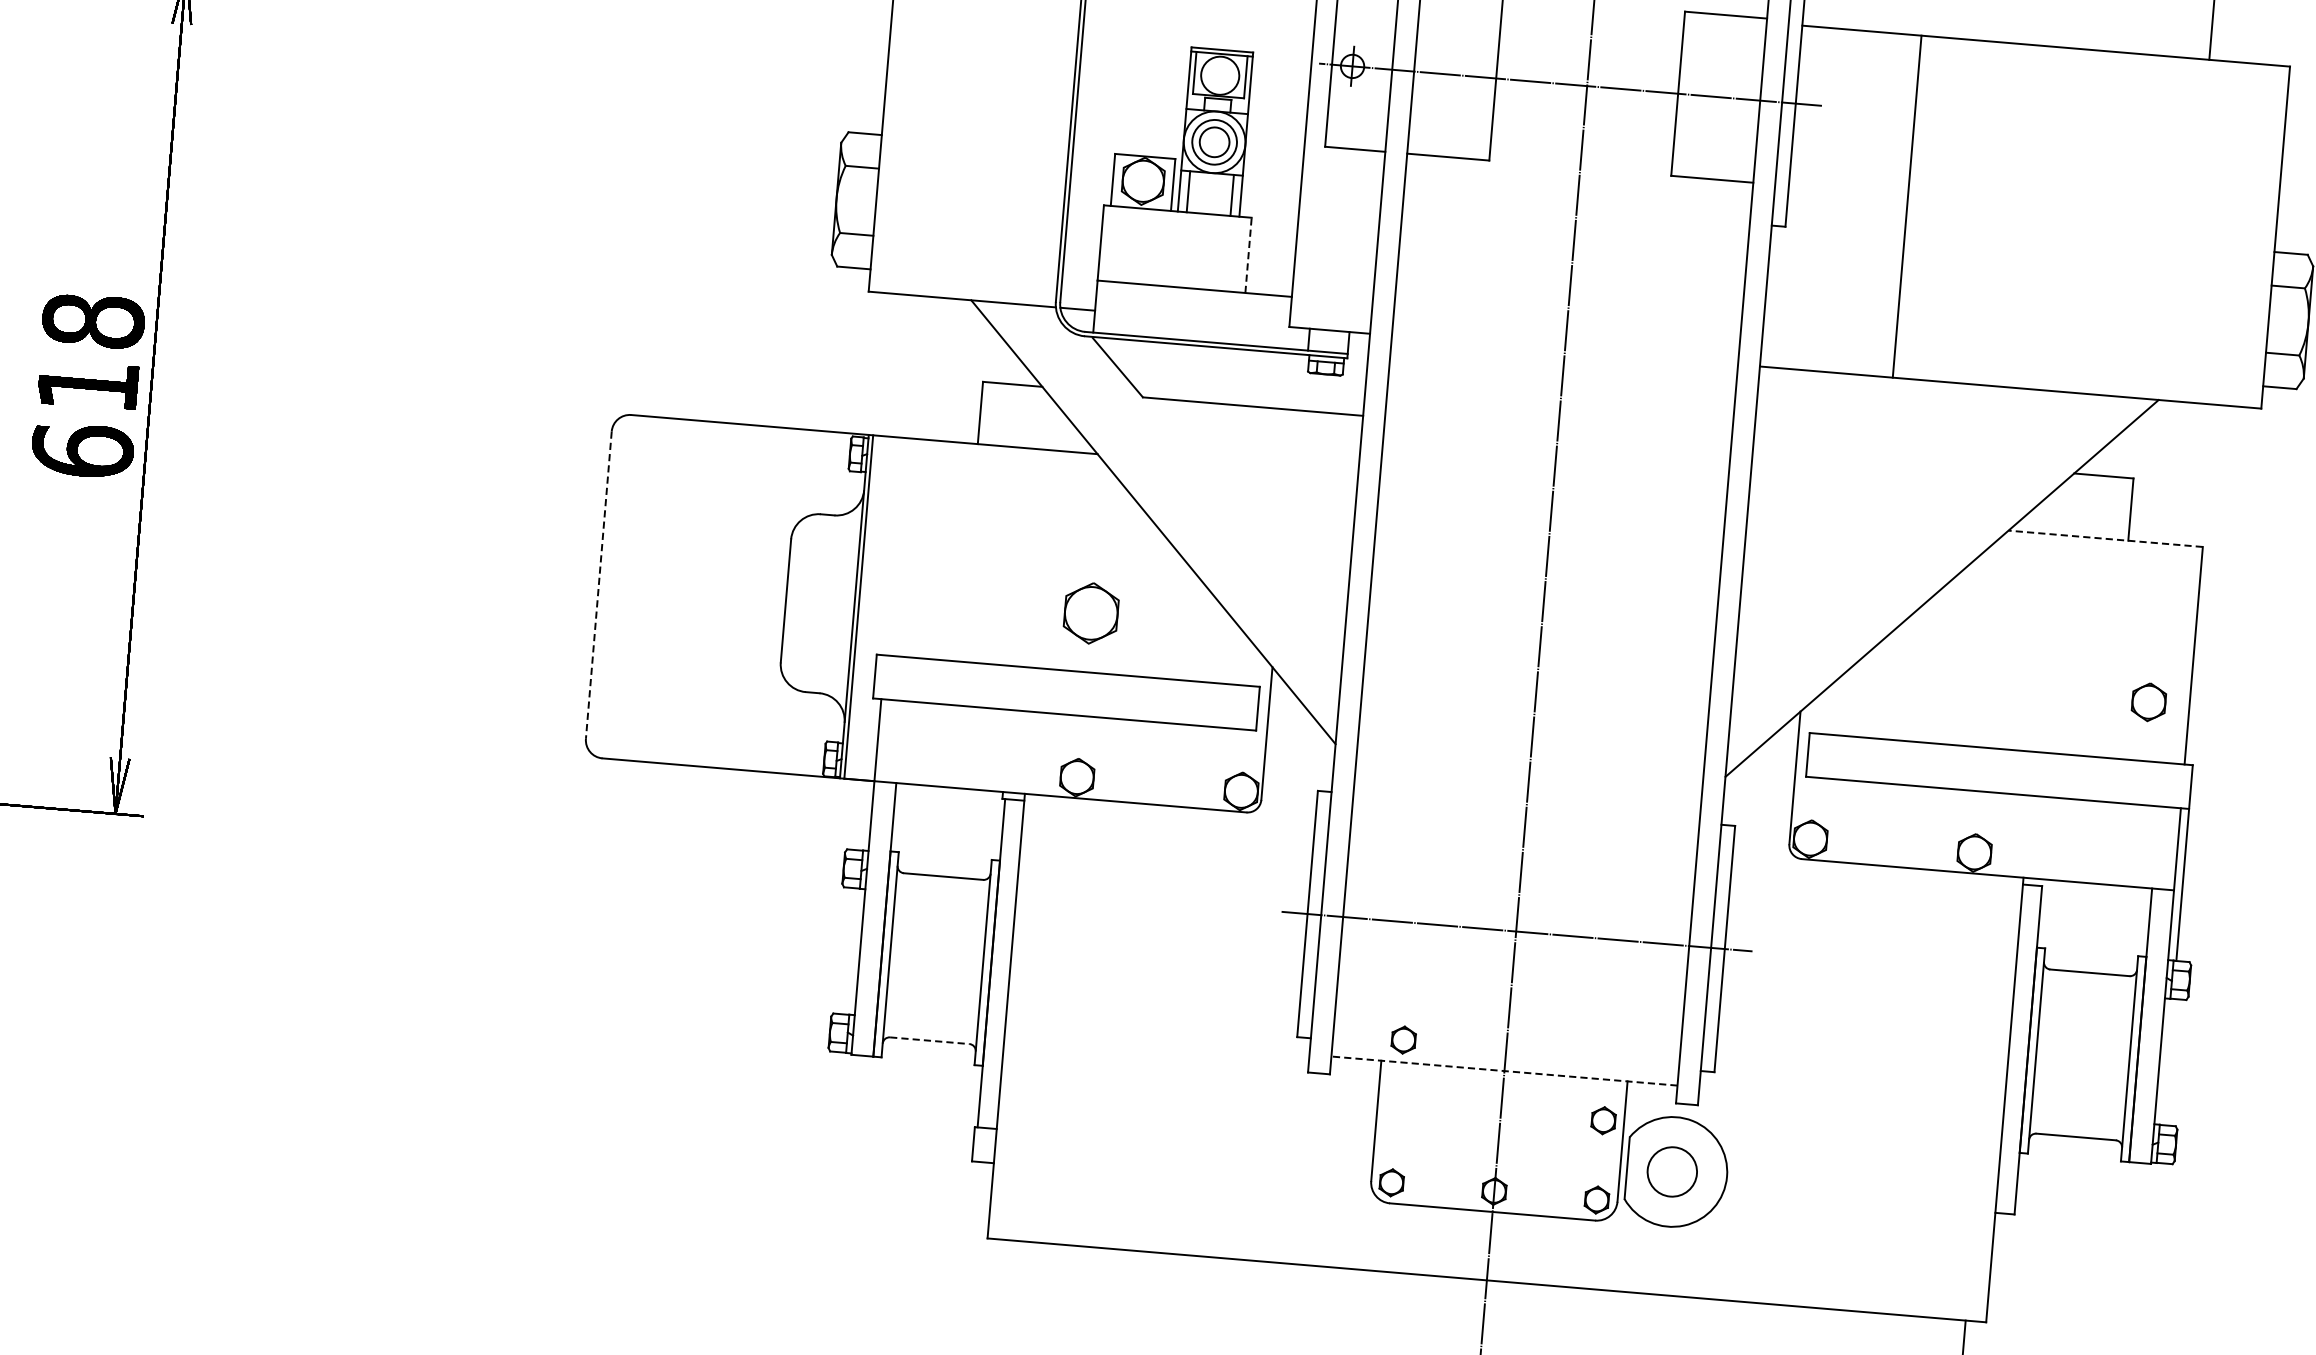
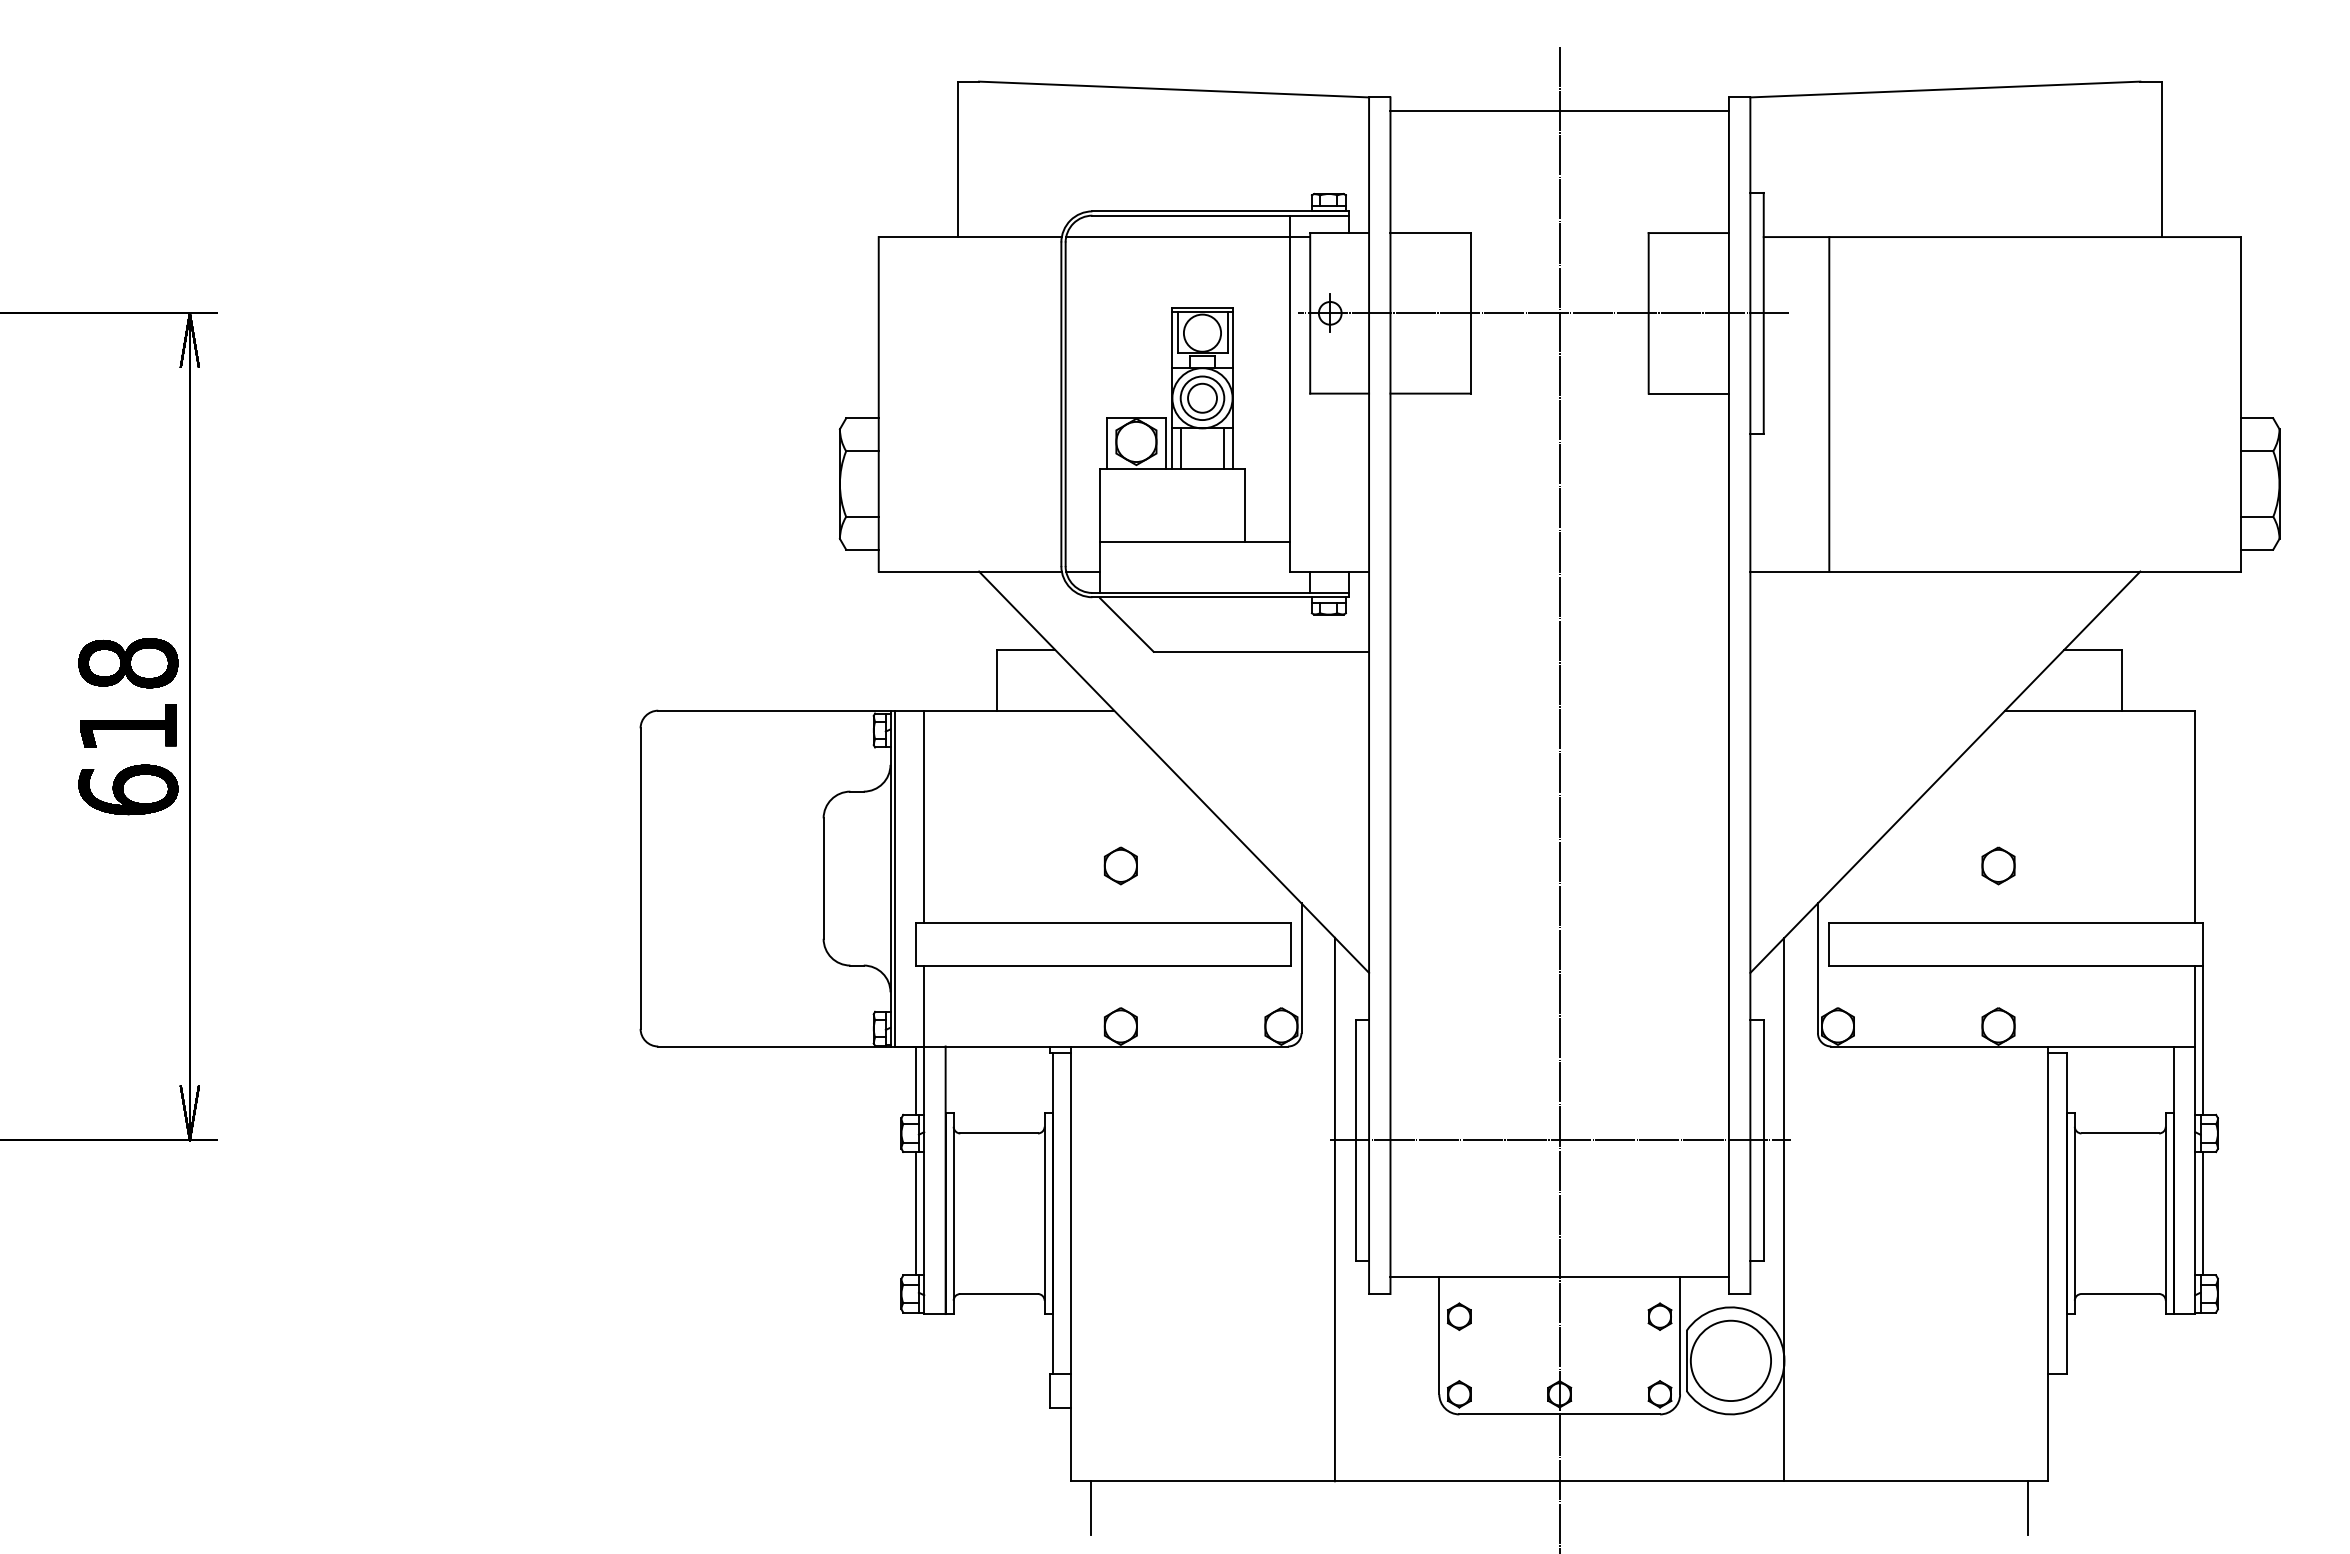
line: (1907, 206) -> (1829, 404), moved
line: (1248, 255) -> (1244, 505), dashed -> solid
line: (2105, 538) -> (2099, 710), dashed -> solid
line: (894, 546) -> (924, 816), added
line: (598, 586) -> (640, 879), dashed -> solid
part: (1090, 612) -> (1120, 865), size x0.62
part: (2148, 701) -> (1998, 865), moved
line: (863, 815) -> (916, 1080), added
line: (852, 951) -> (916, 1213), added
line: (1279, 983) -> (1334, 1209), added
line: (1740, 1021) -> (1784, 1209), added
part: (1403, 1039) -> (1459, 1316), moved
line: (930, 1041) -> (999, 1294), dashed -> solid
line: (2168, 1061) -> (2203, 1213), added
line: (1504, 1070) -> (1559, 1276), dashed -> solid
circle: (1671, 1171) -> (1730, 1360), size x1.67
line: (1005, 1266) -> (1091, 1507), added

